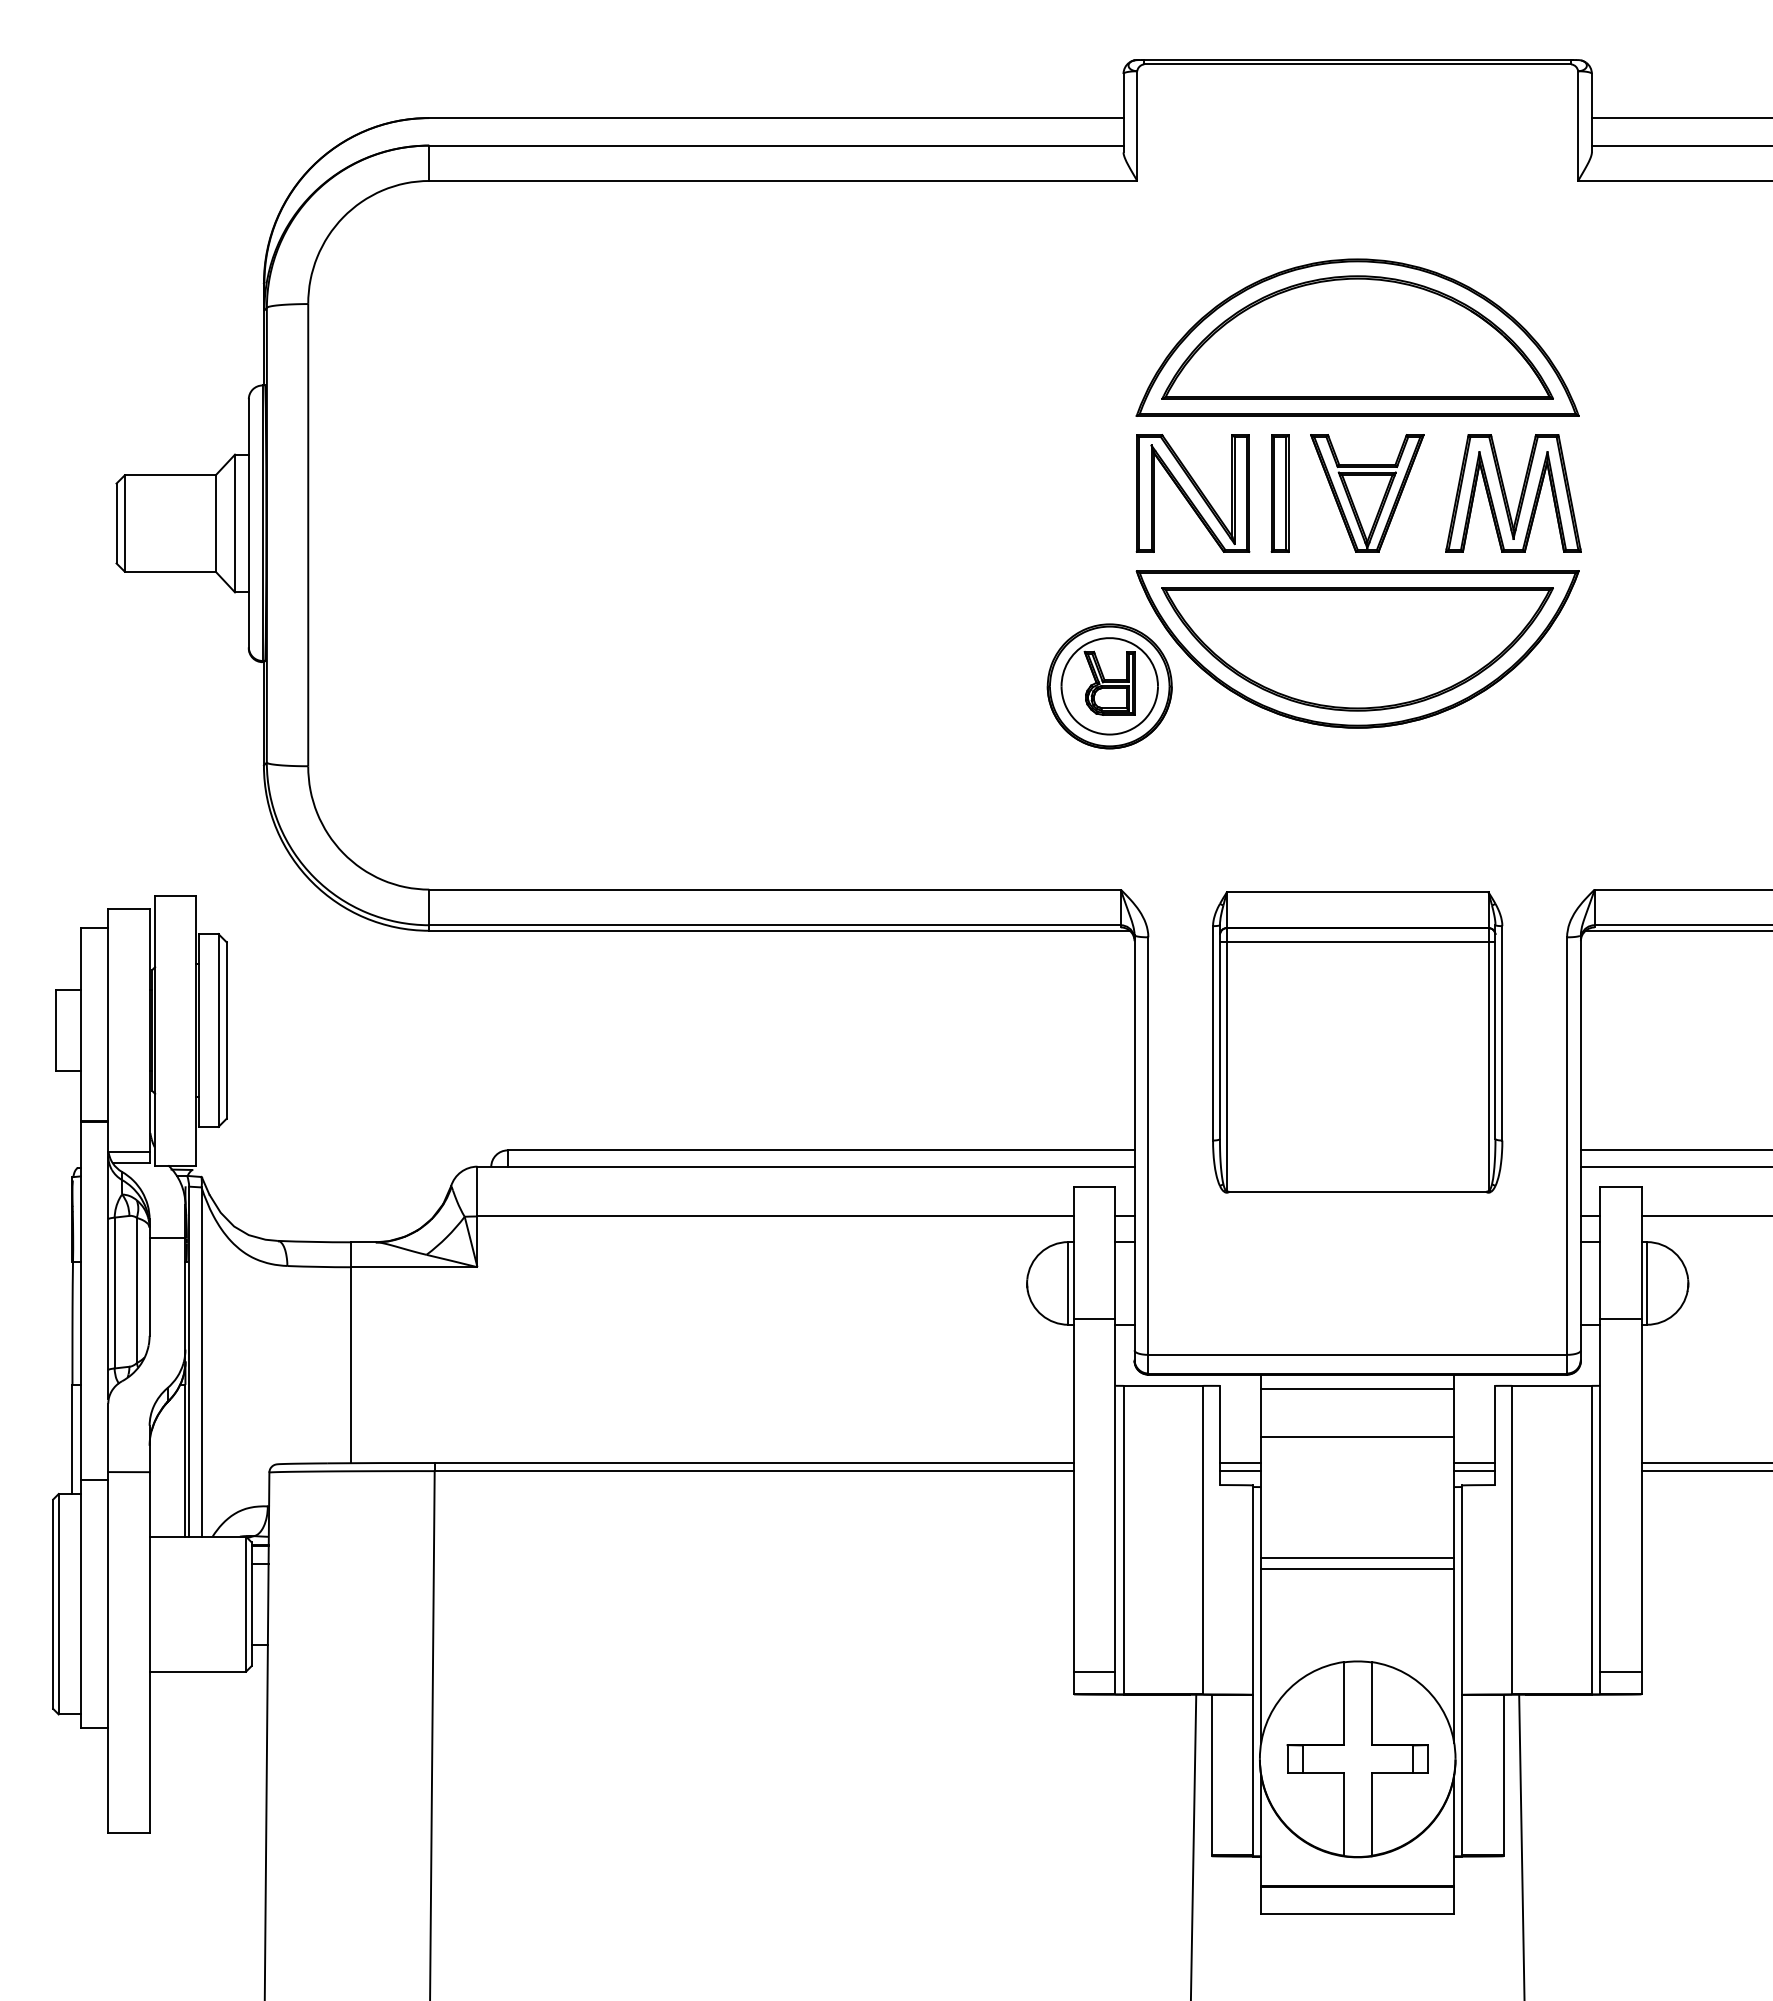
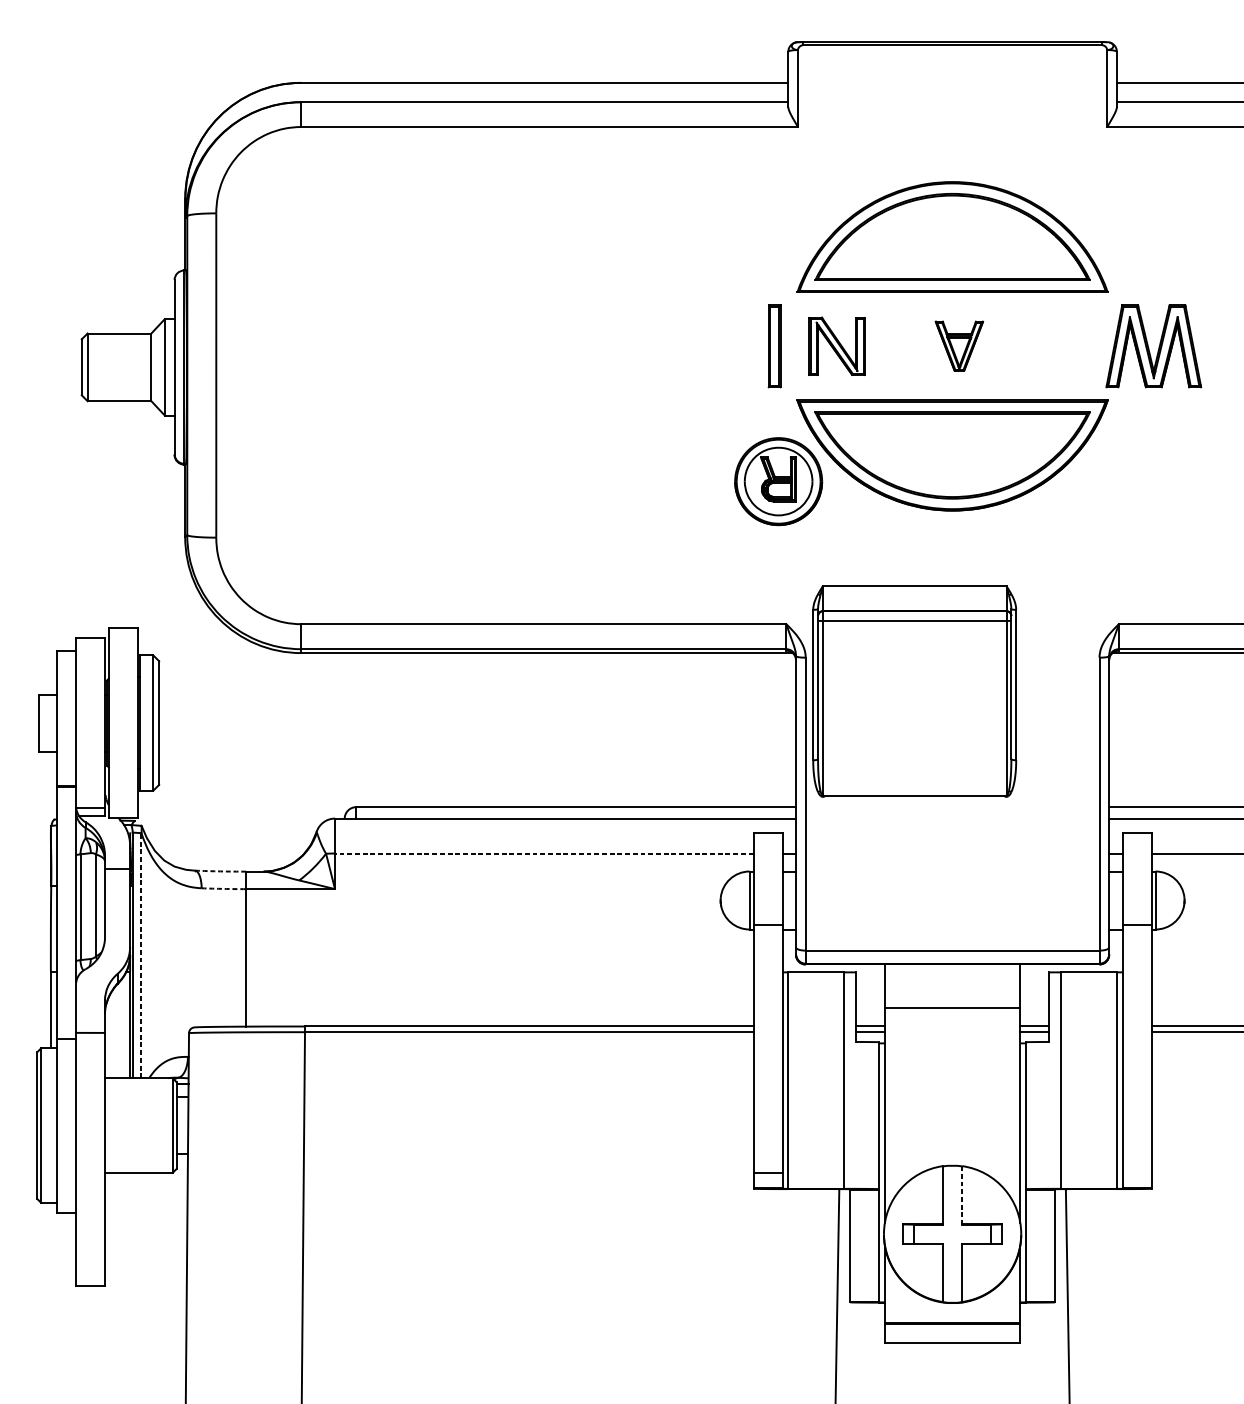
part: (1192, 493) -> (836, 346), size x0.7
part: (1279, 493) -> (774, 346), moved
part: (1367, 493) -> (959, 346), size x0.6
part: (1506, 494) -> (1148, 346), moved
part: (1357, 1042) -> (914, 691), moved
line: (775, 1216) -> (544, 853), solid -> dashed
arc: (314, 1241) -> (220, 871), solid -> dashed
arc: (319, 1266) -> (224, 888), solid -> dashed
line: (201, 1362) -> (141, 955), solid -> dashed
line: (1357, 1388) -> (952, 974), removed
line: (1357, 1557) -> (952, 1092), removed
line: (1357, 1569) -> (952, 1101), removed
line: (1620, 1671) -> (1136, 1172), removed
line: (1371, 1703) -> (962, 1195), solid -> dashed

